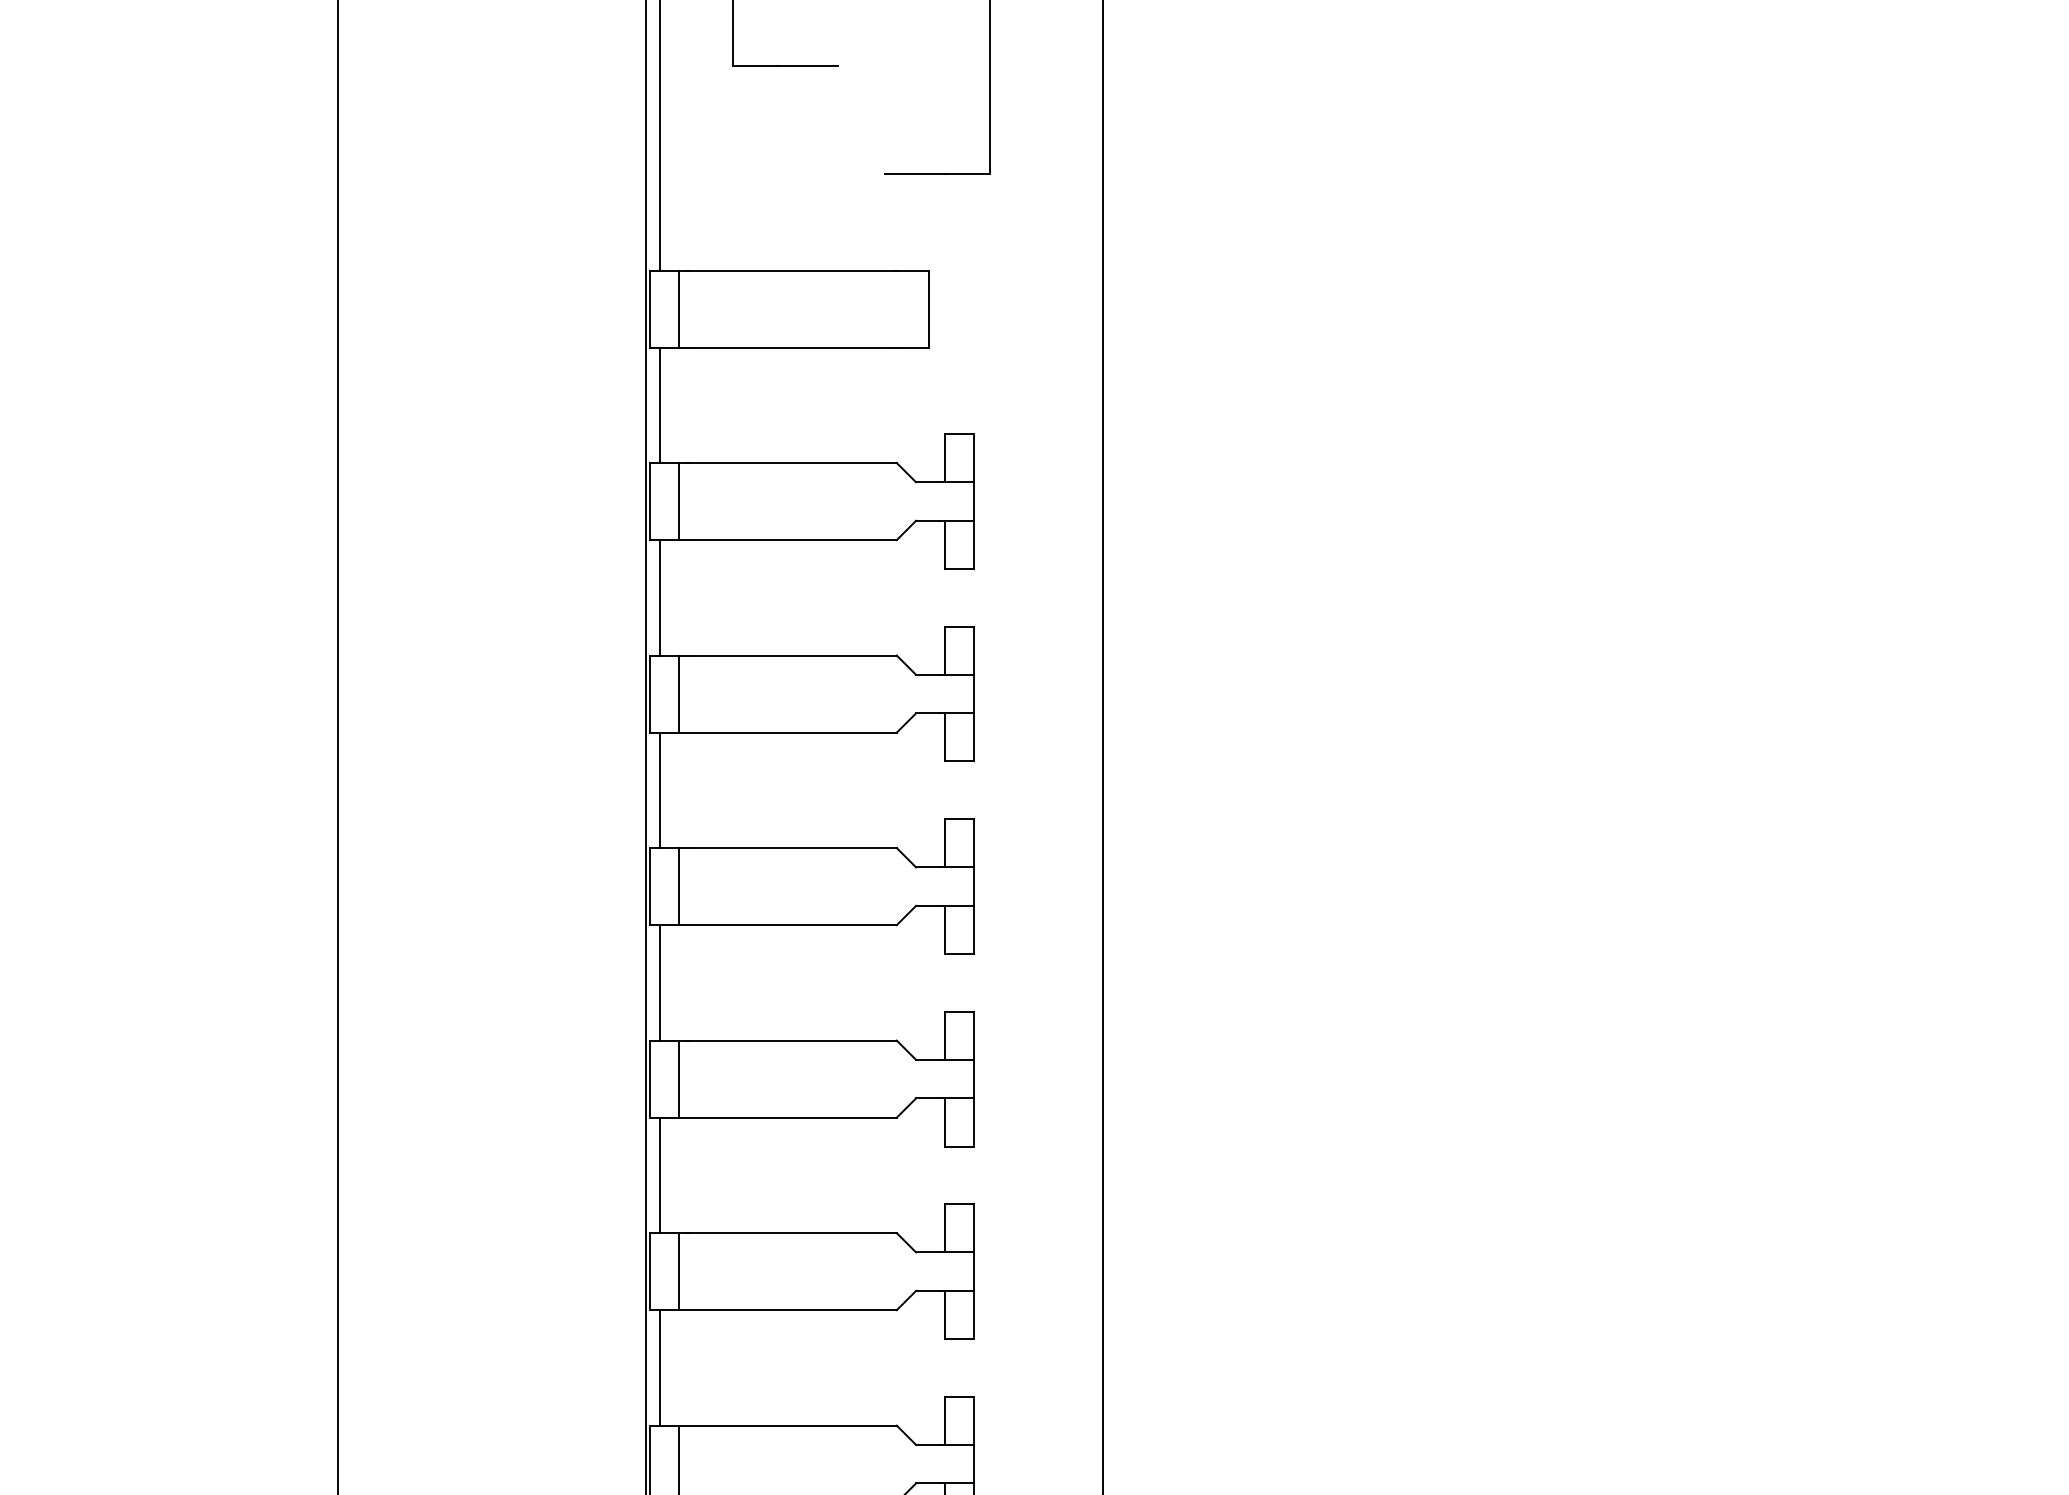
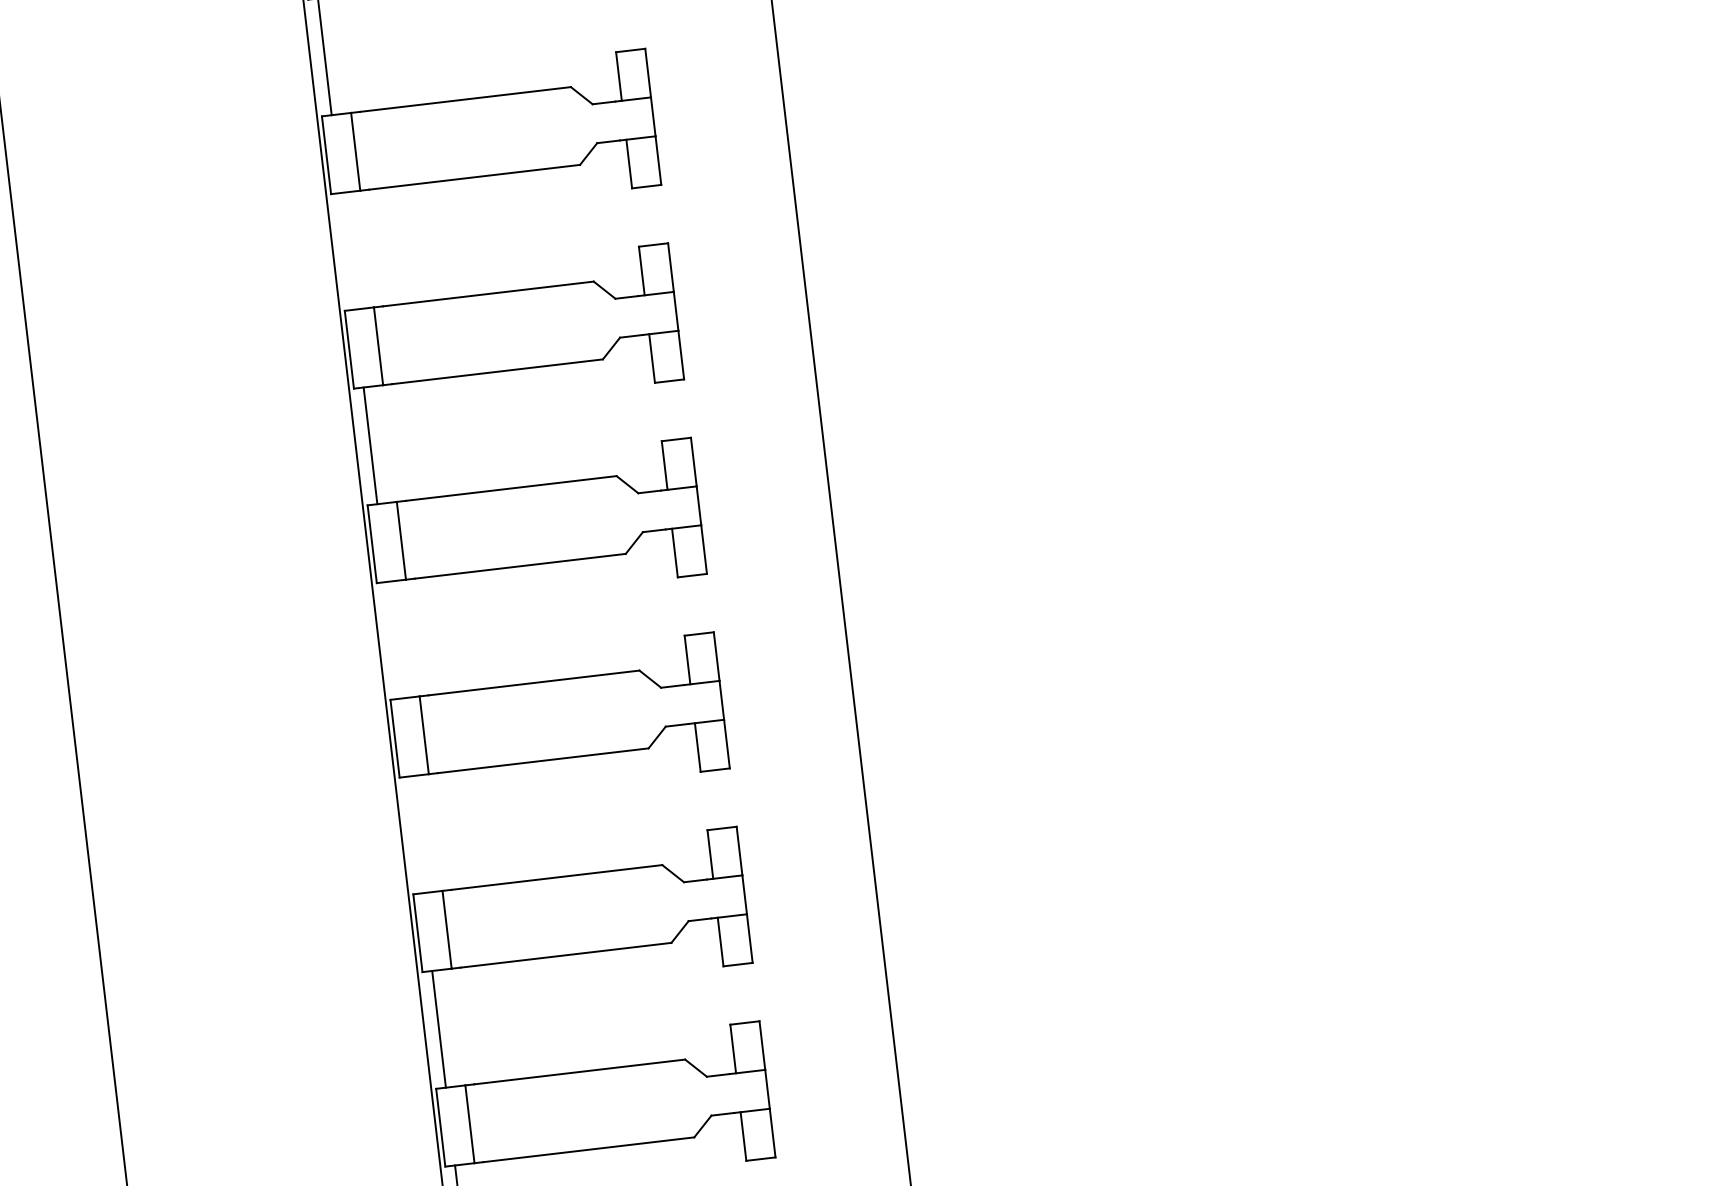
line: (660, 597) -> (348, 250), removed
line: (660, 982) -> (393, 639), removed
line: (660, 1175) -> (416, 834), removed

